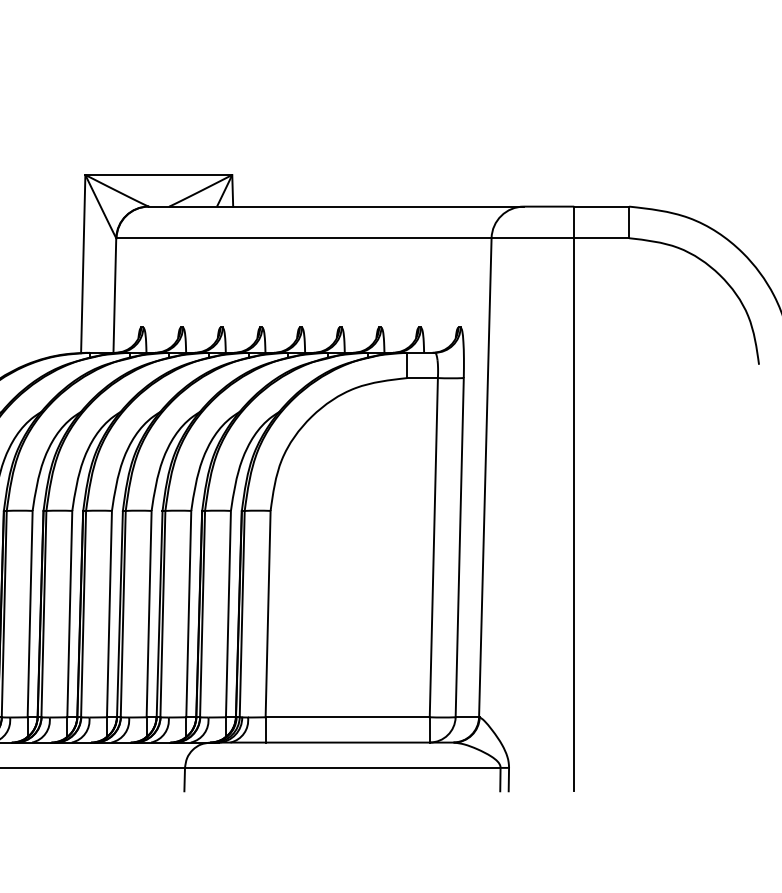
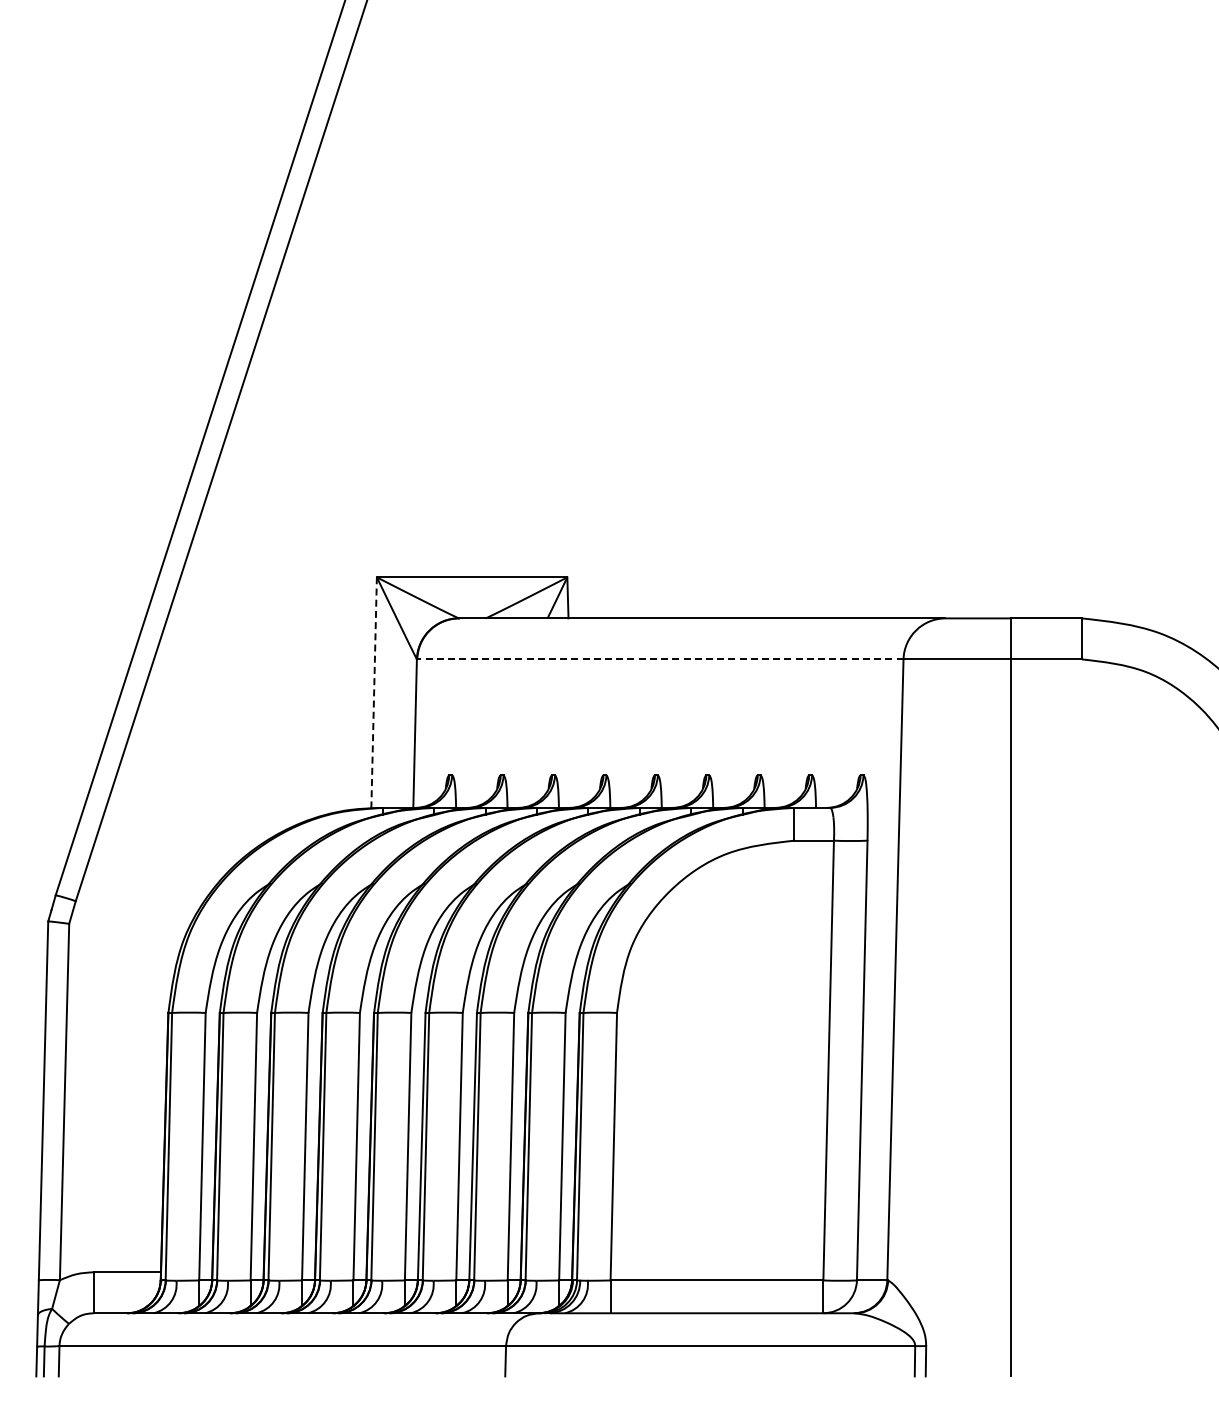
line: (303, 238) -> (659, 659), solid -> dashed
line: (83, 263) -> (374, 692), solid -> dashed

